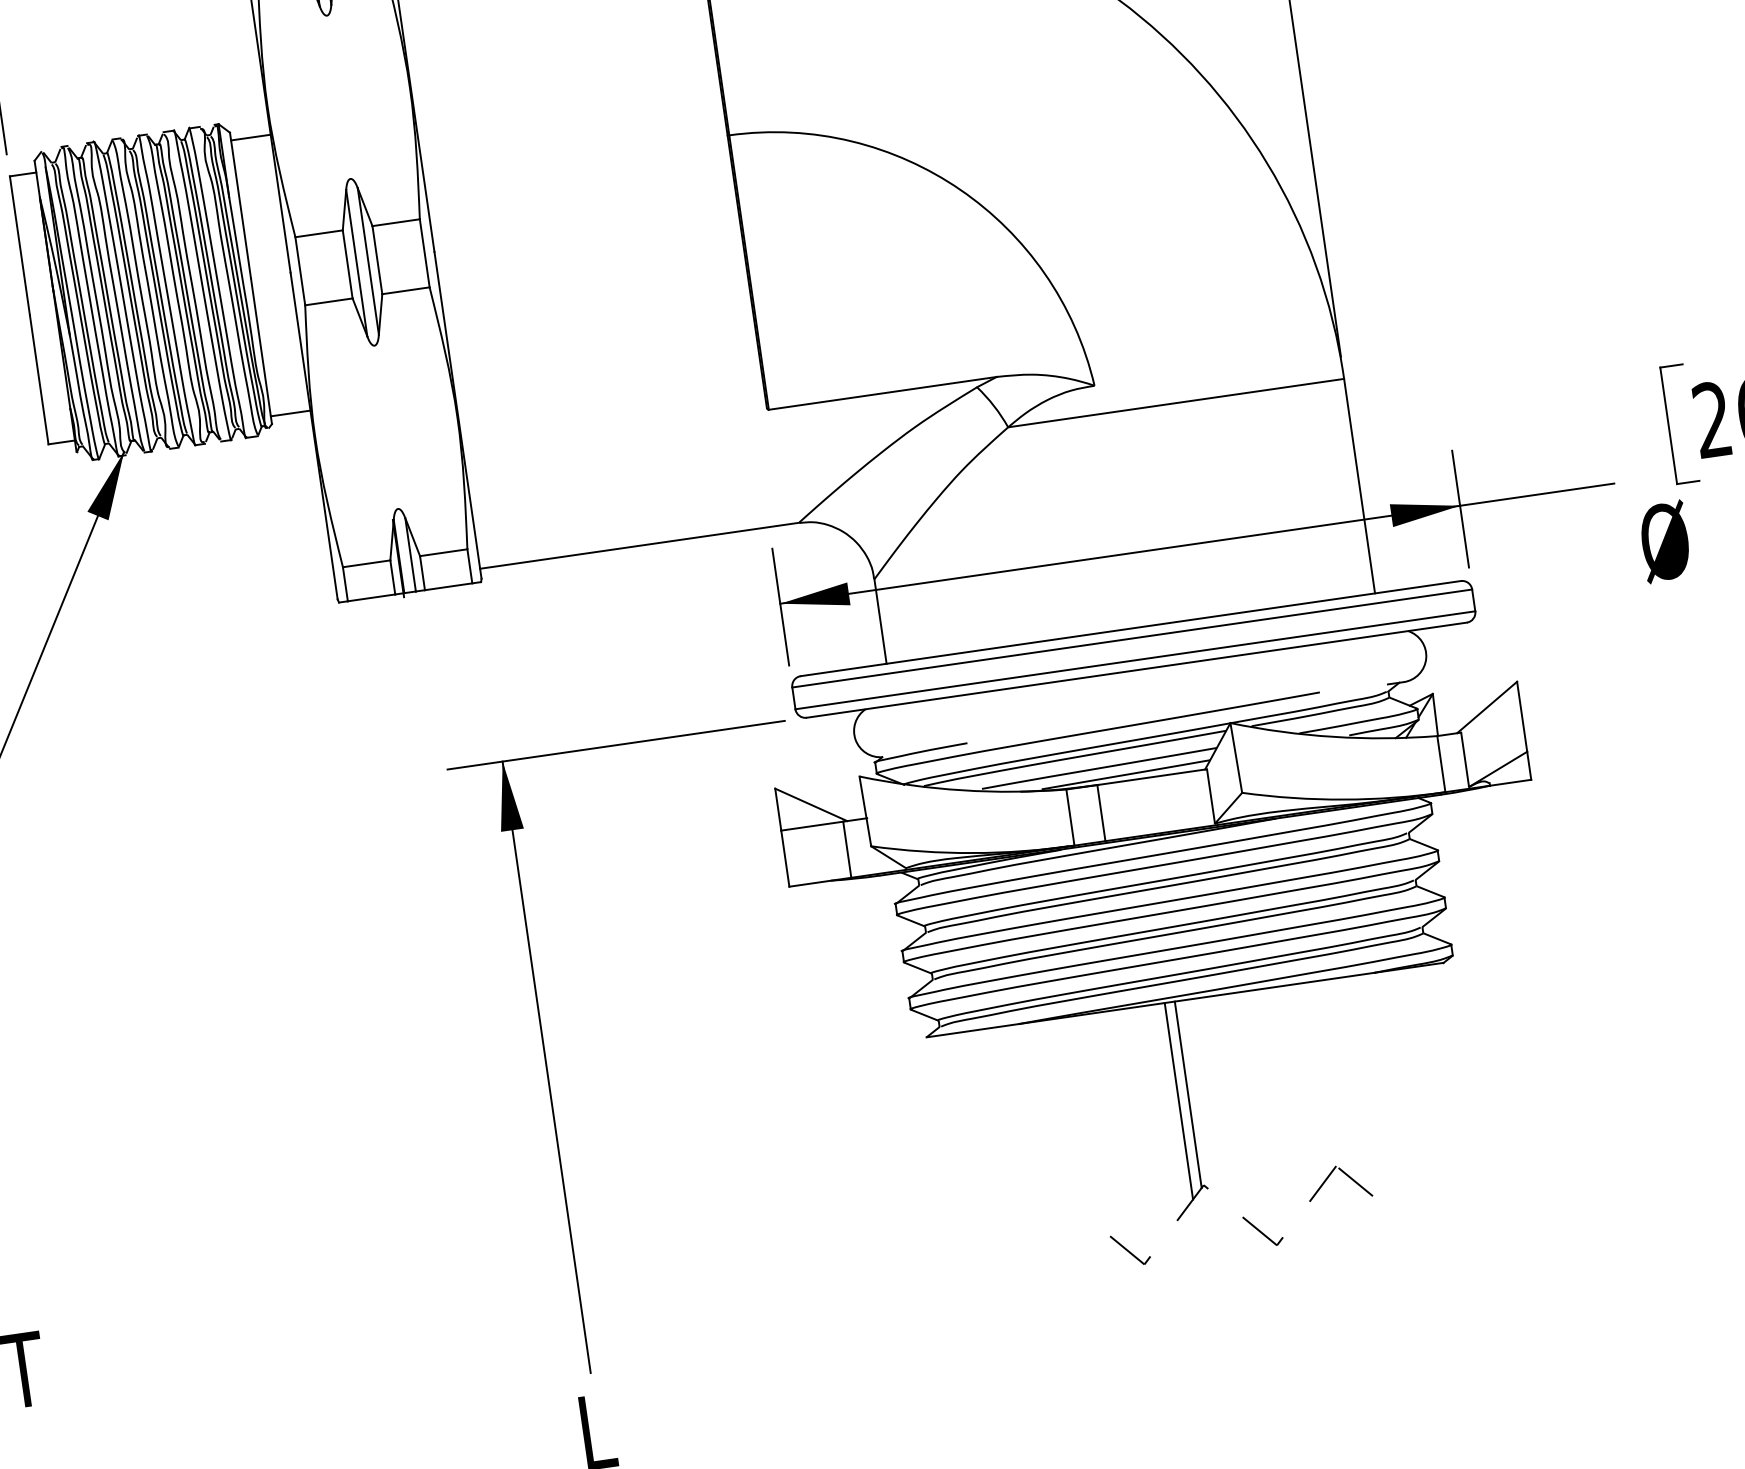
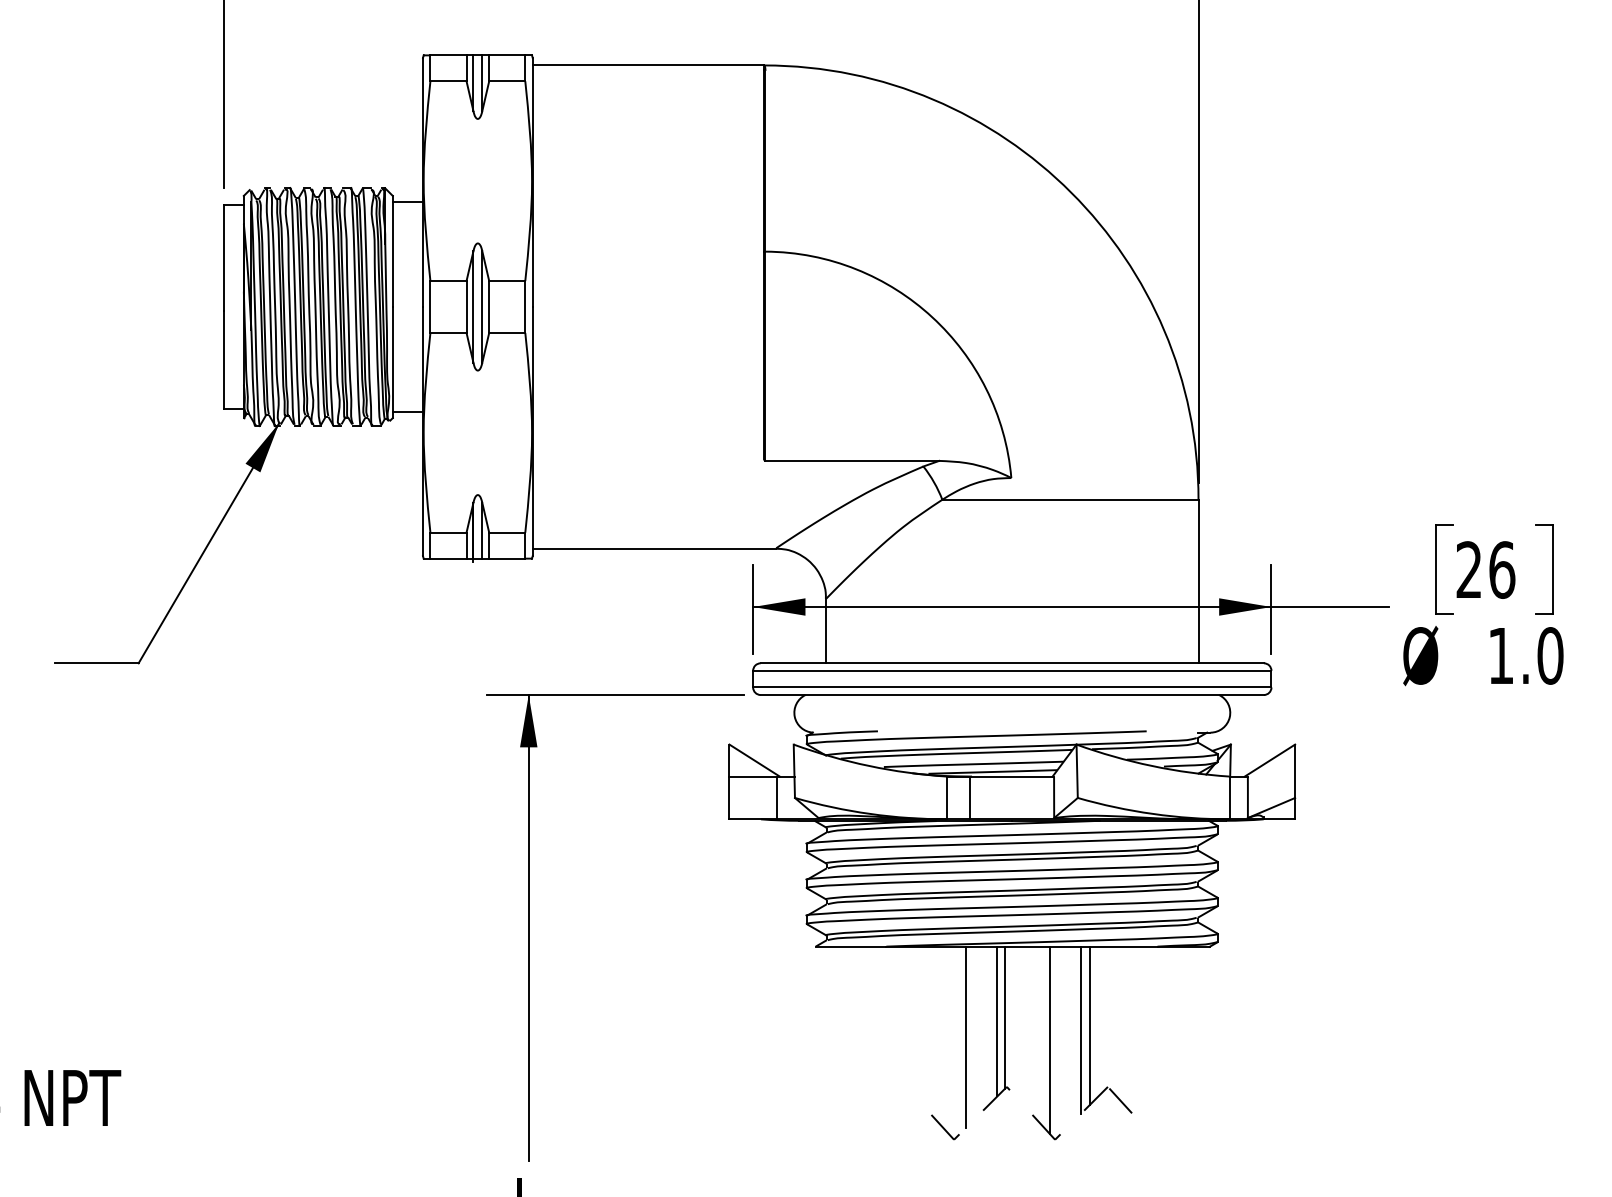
line: (1301, 1088) -> (1090, 1025), added
line: (1289, 1095) -> (1080, 1029), added
line: (1250, 1114) -> (1049, 1039), added
line: (1141, 1126) -> (966, 1036), added

